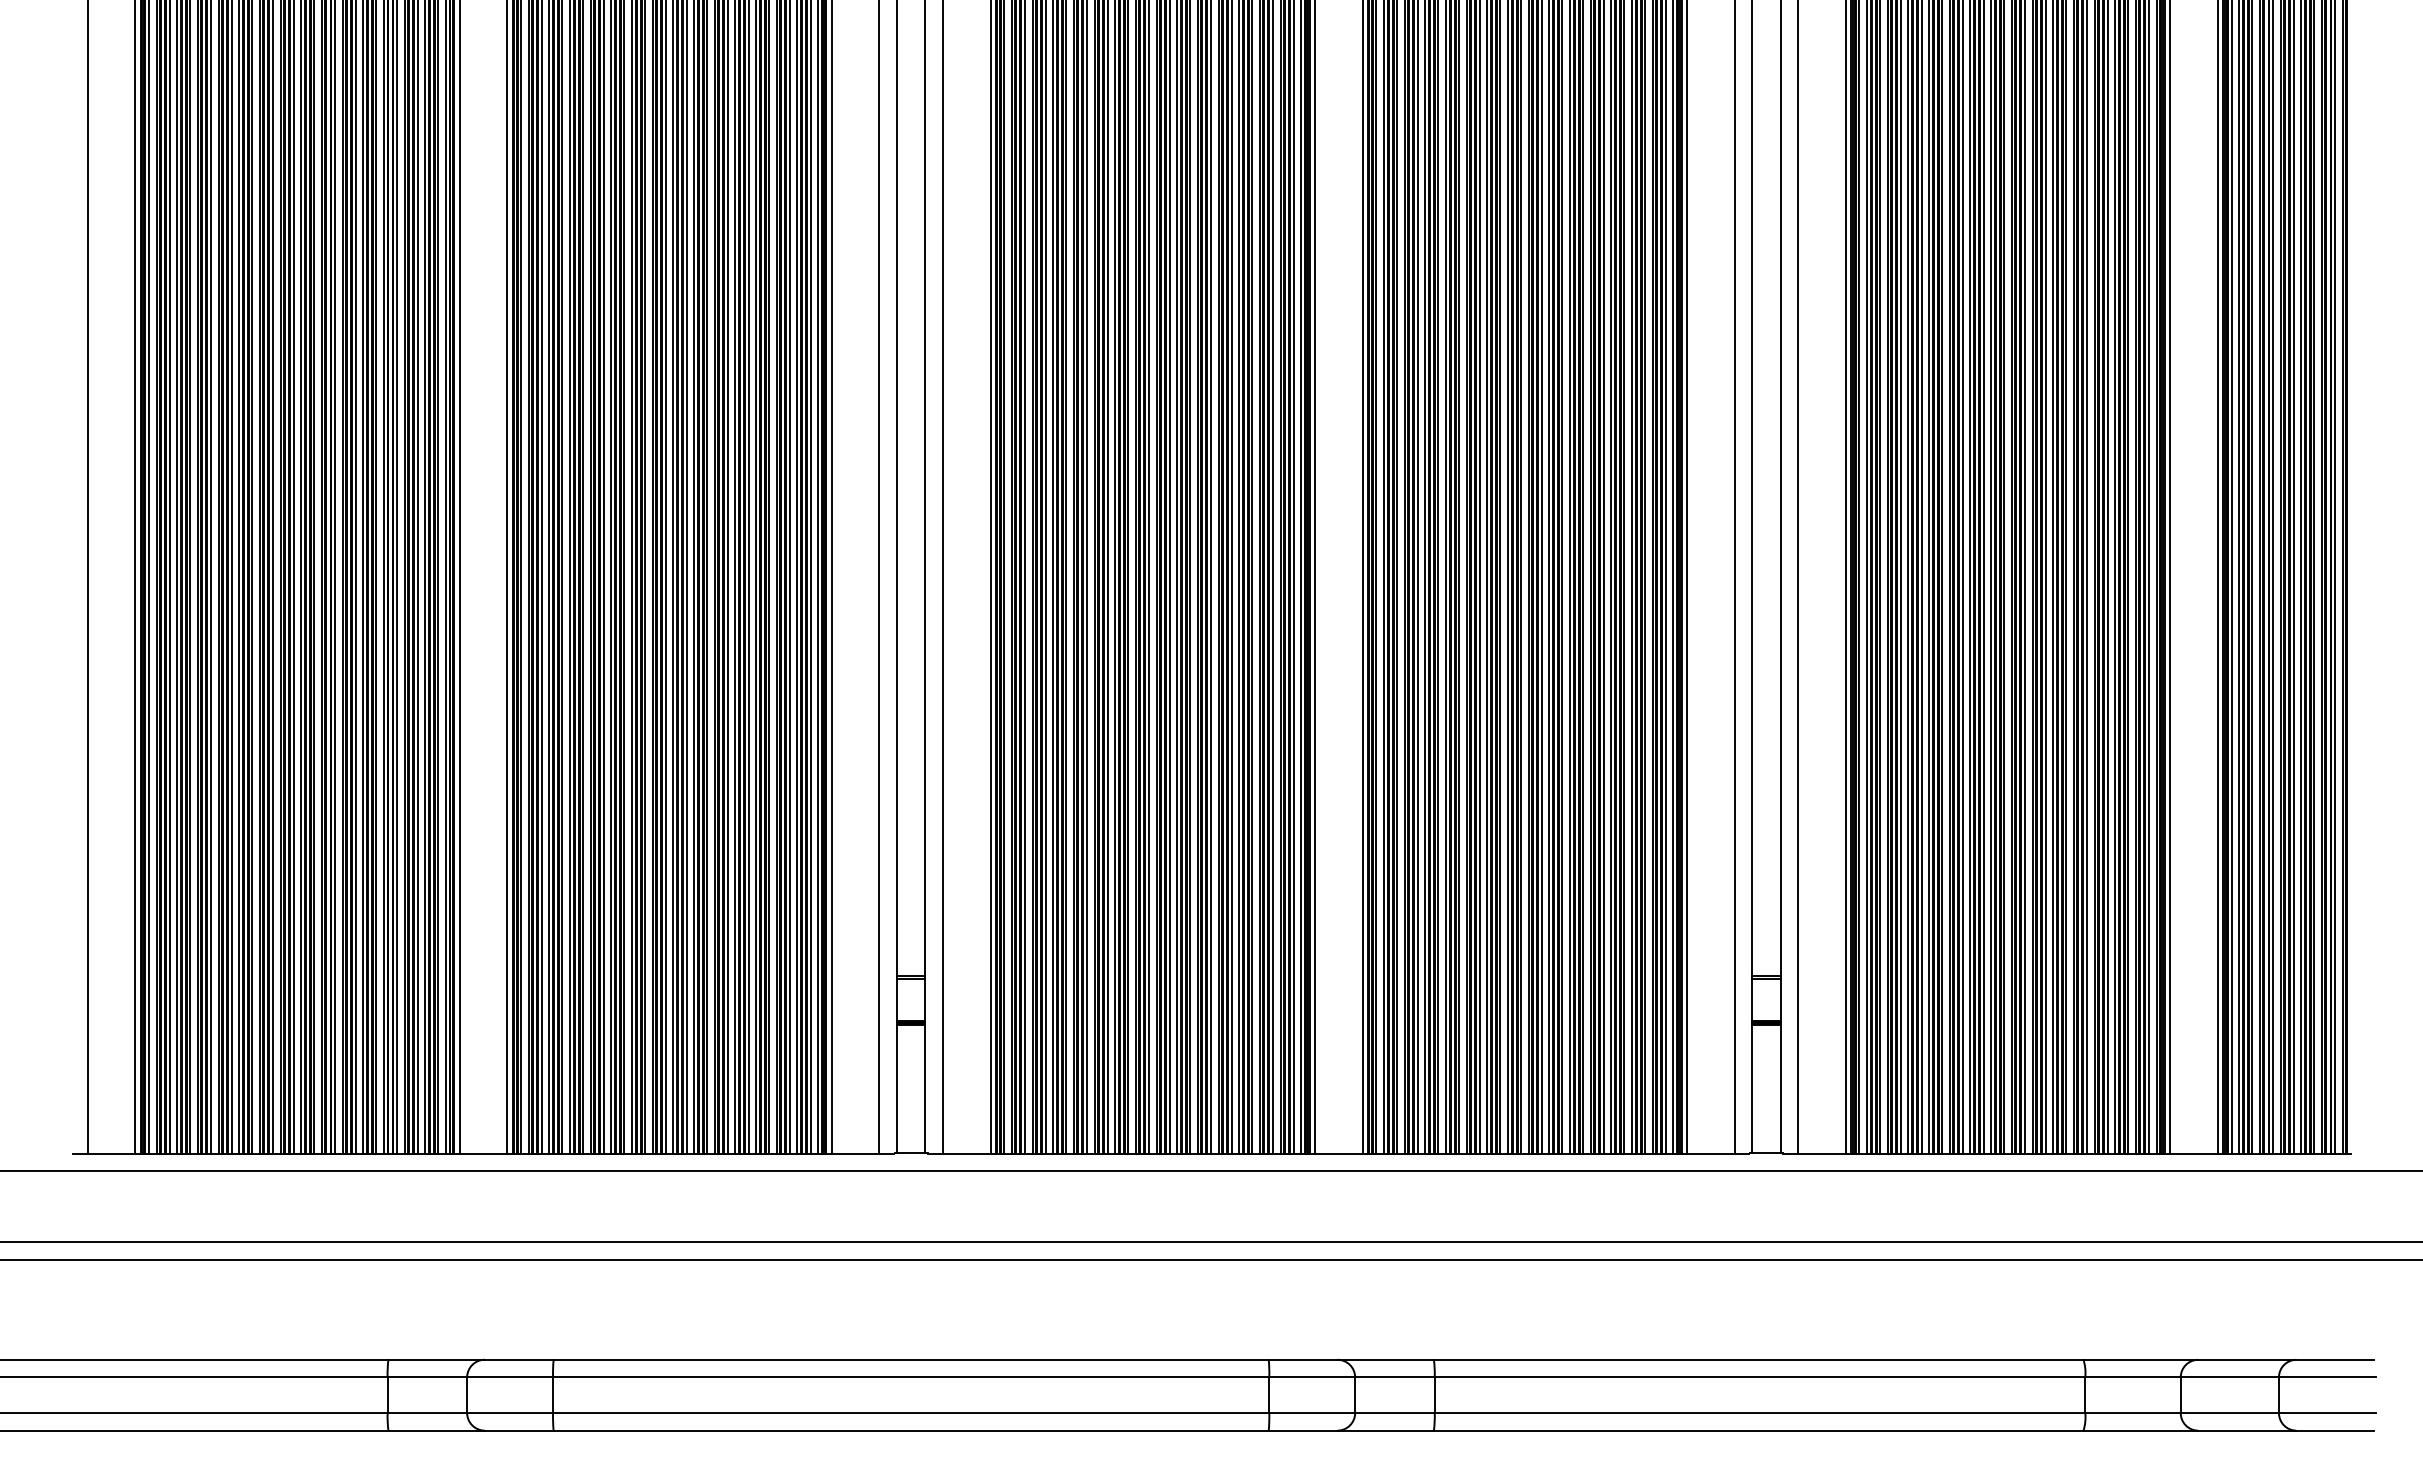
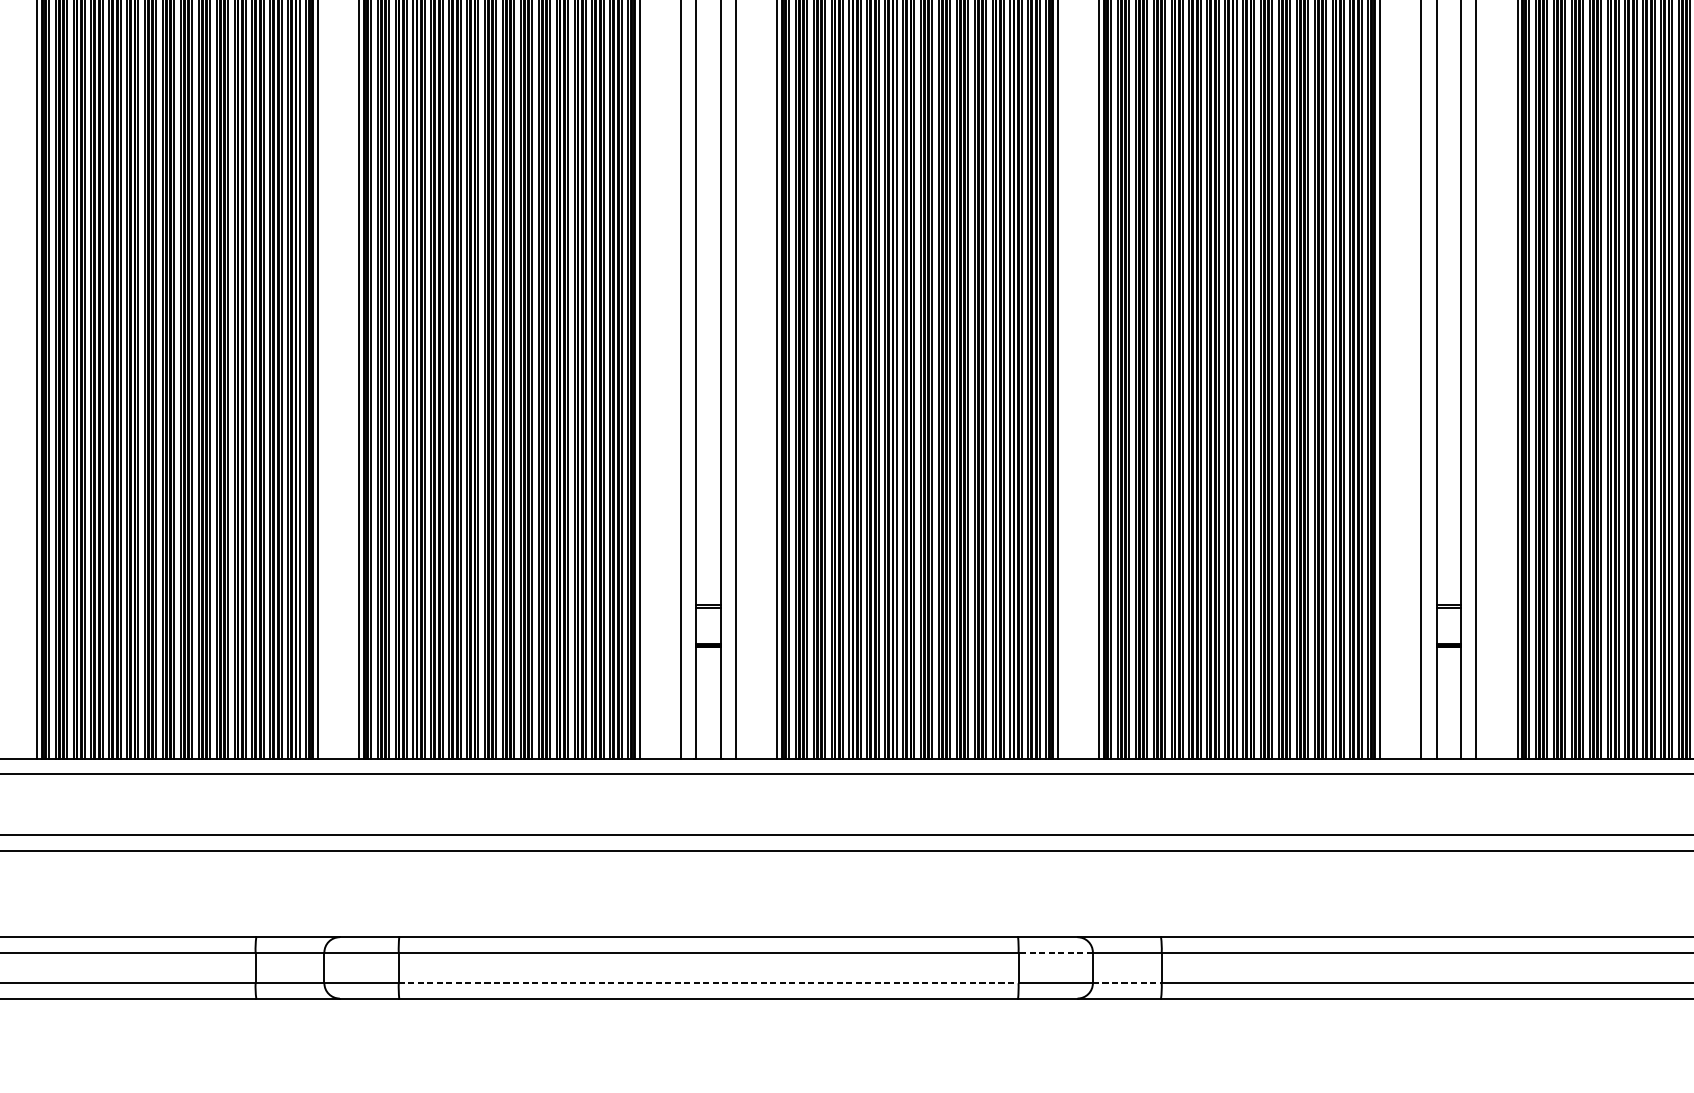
line: (1312, 1377) -> (1055, 952), solid -> dashed
line: (911, 1412) -> (708, 982), solid -> dashed
line: (1394, 1412) -> (1126, 982), solid -> dashed

